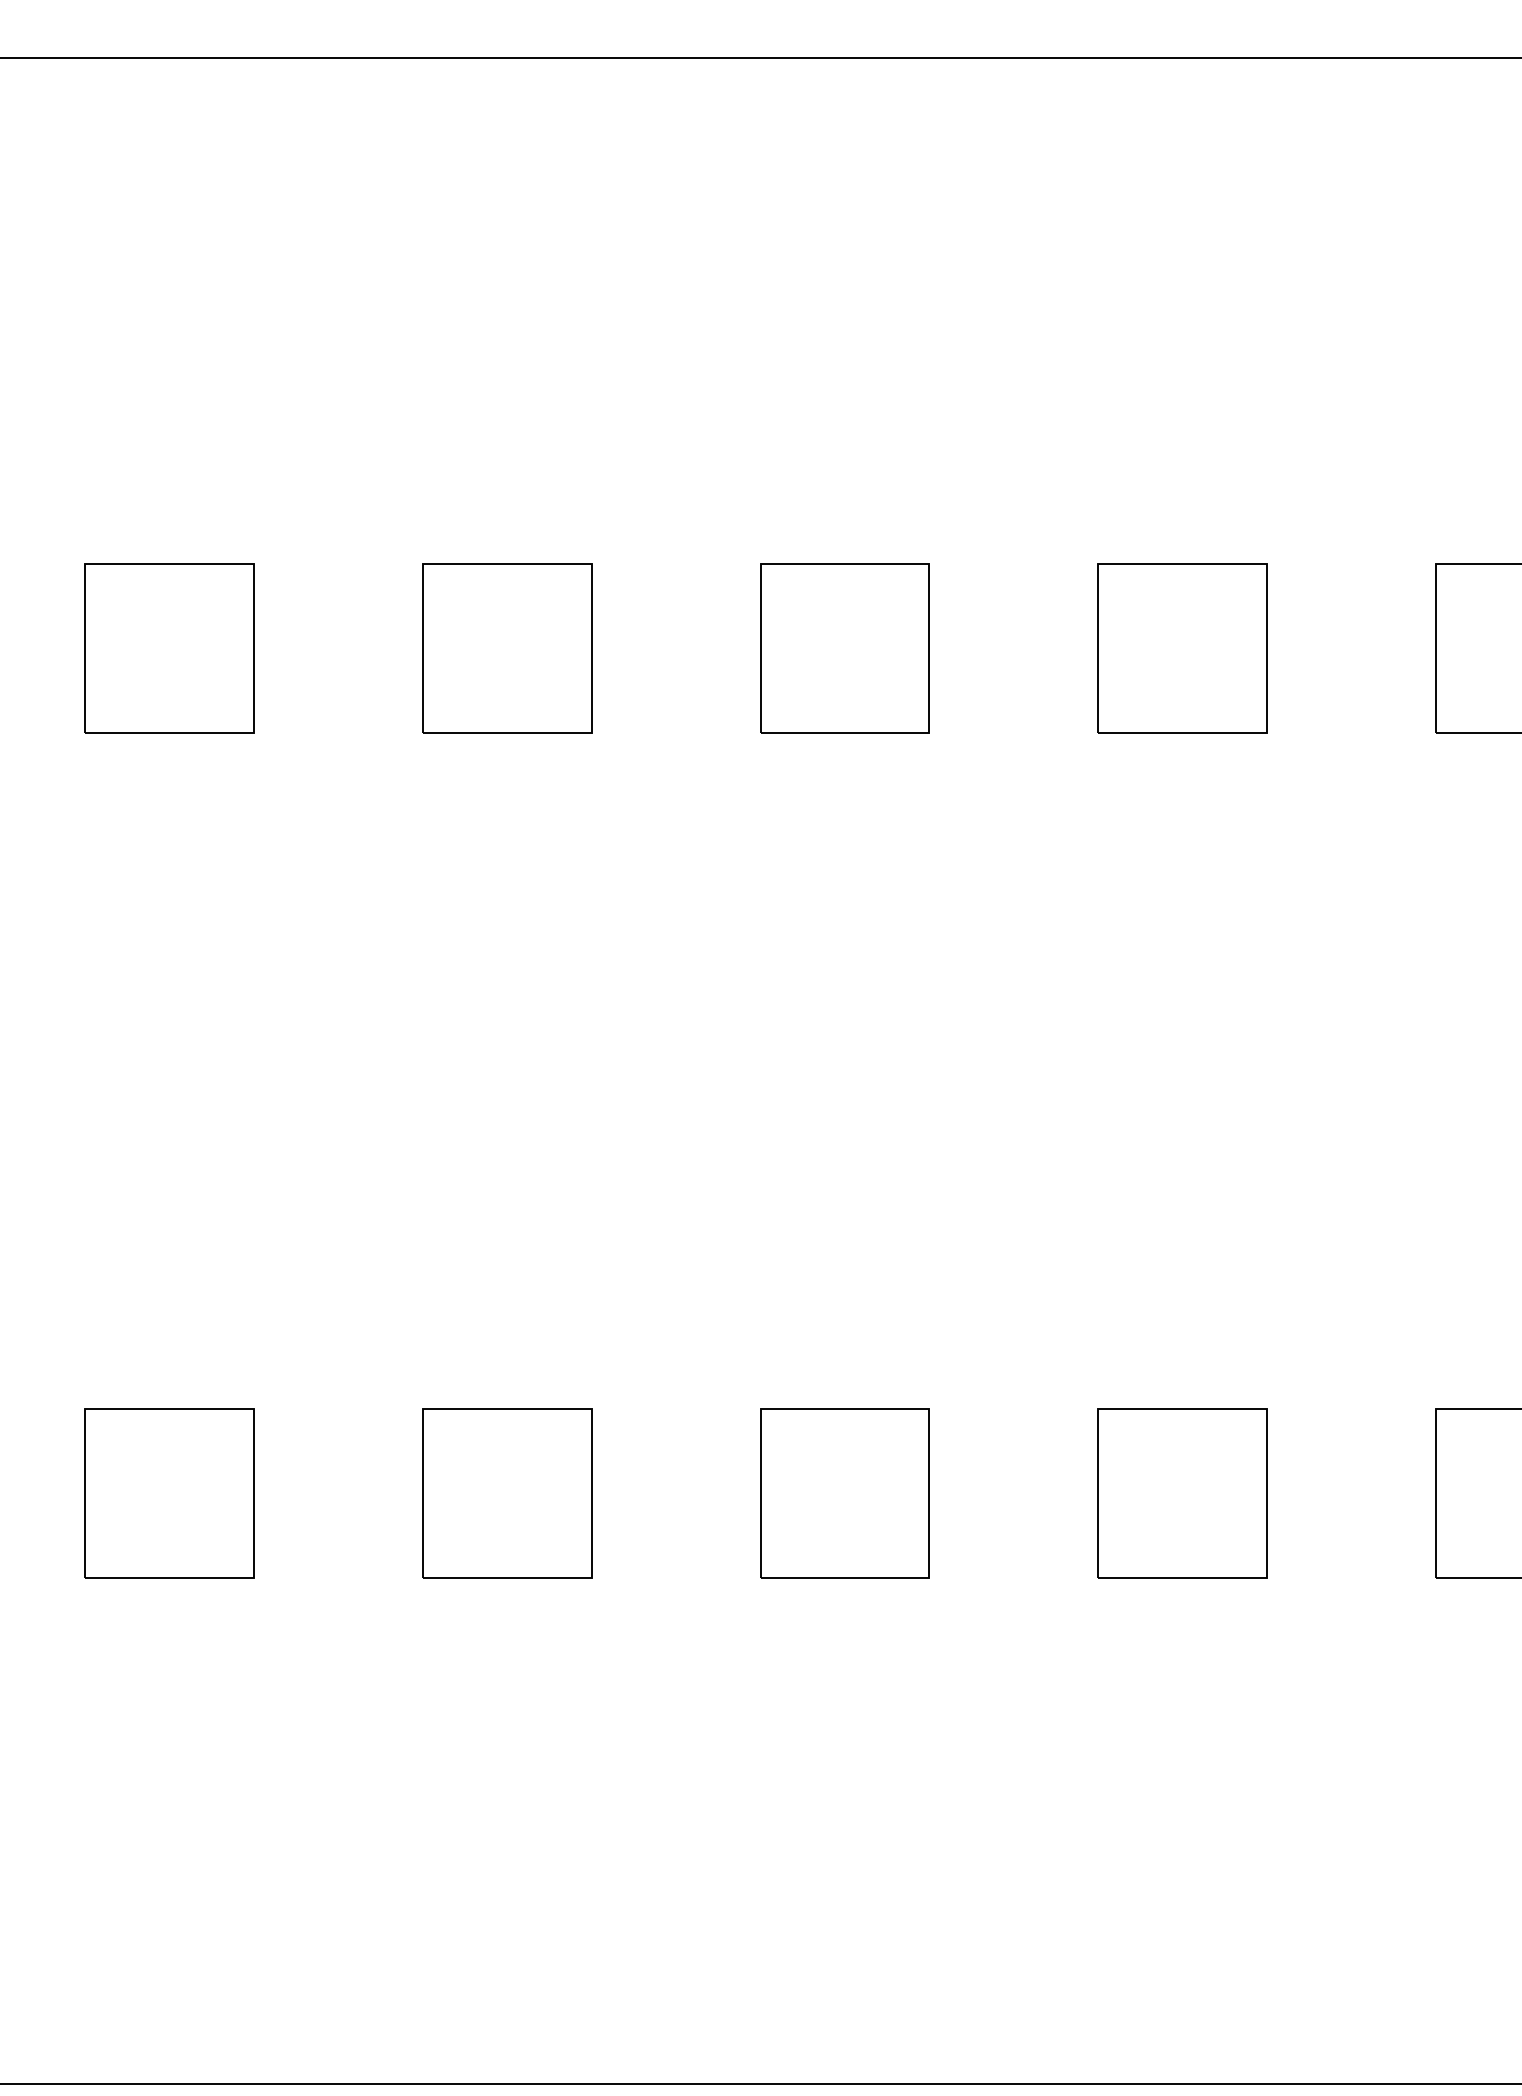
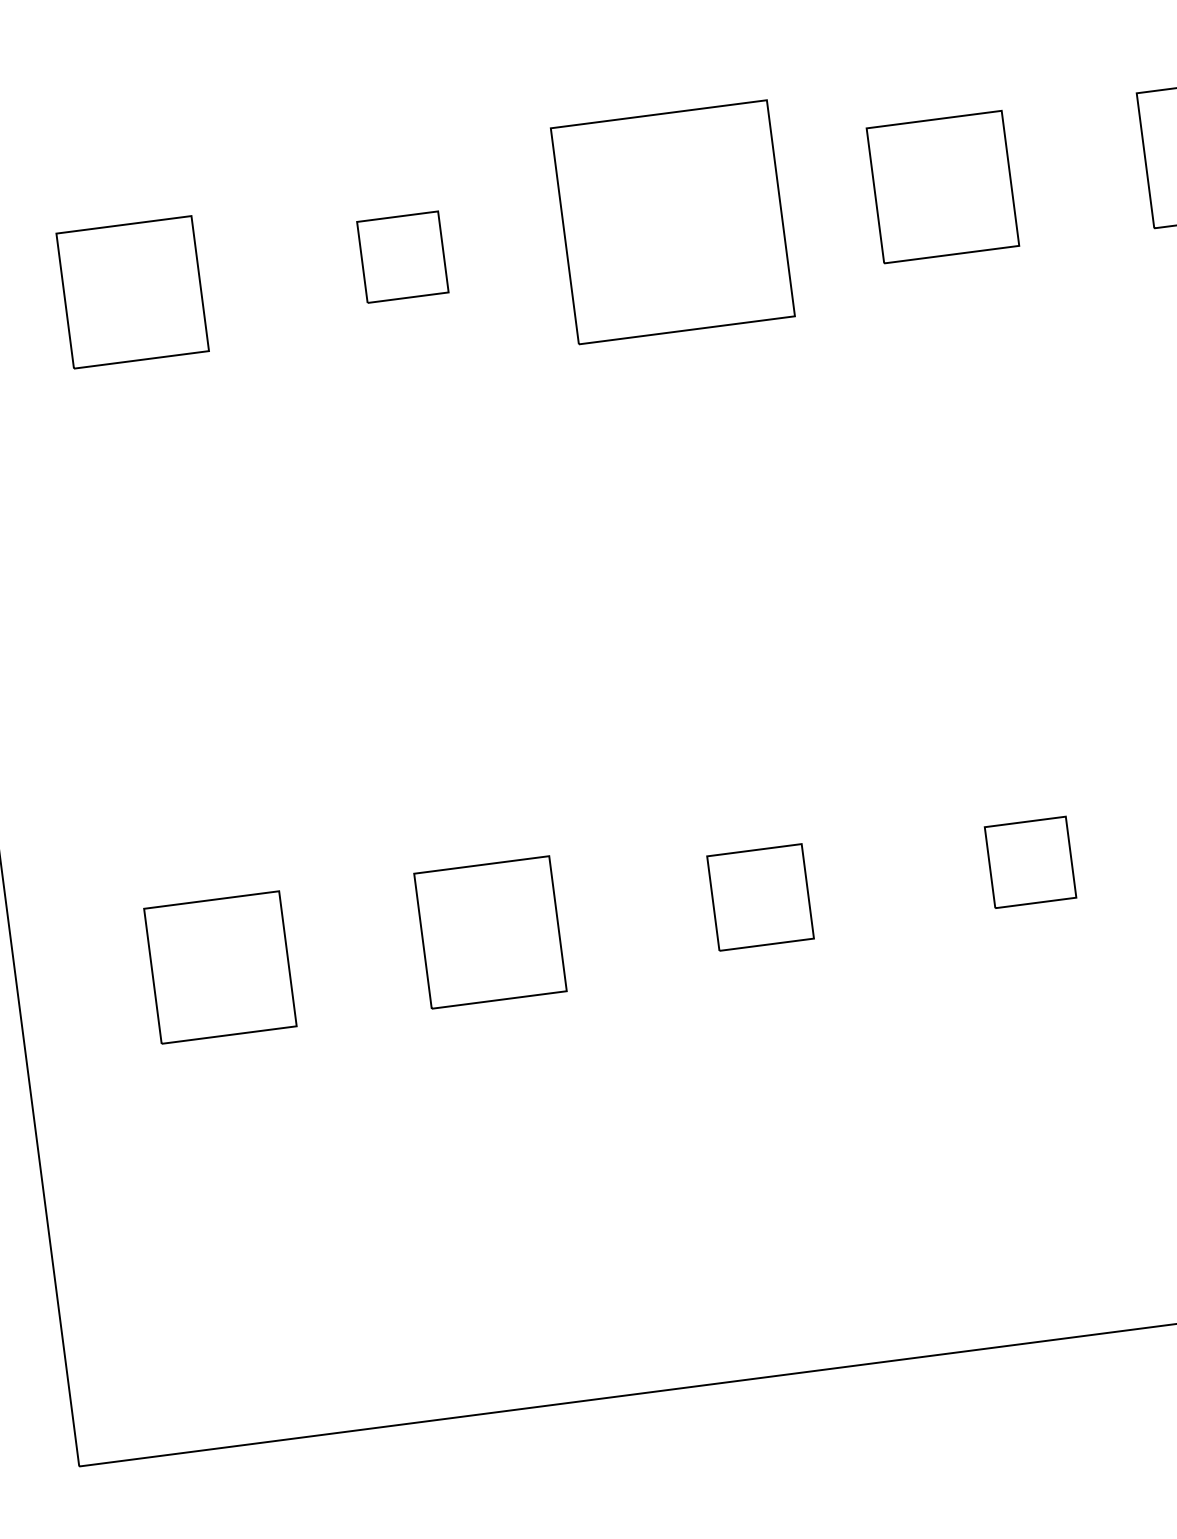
part: (507, 648) -> (402, 257), size x0.6
part: (844, 648) -> (672, 222), size x1.6
part: (844, 1493) -> (760, 897), size x0.7
part: (1182, 1493) -> (1030, 862), size x0.6

